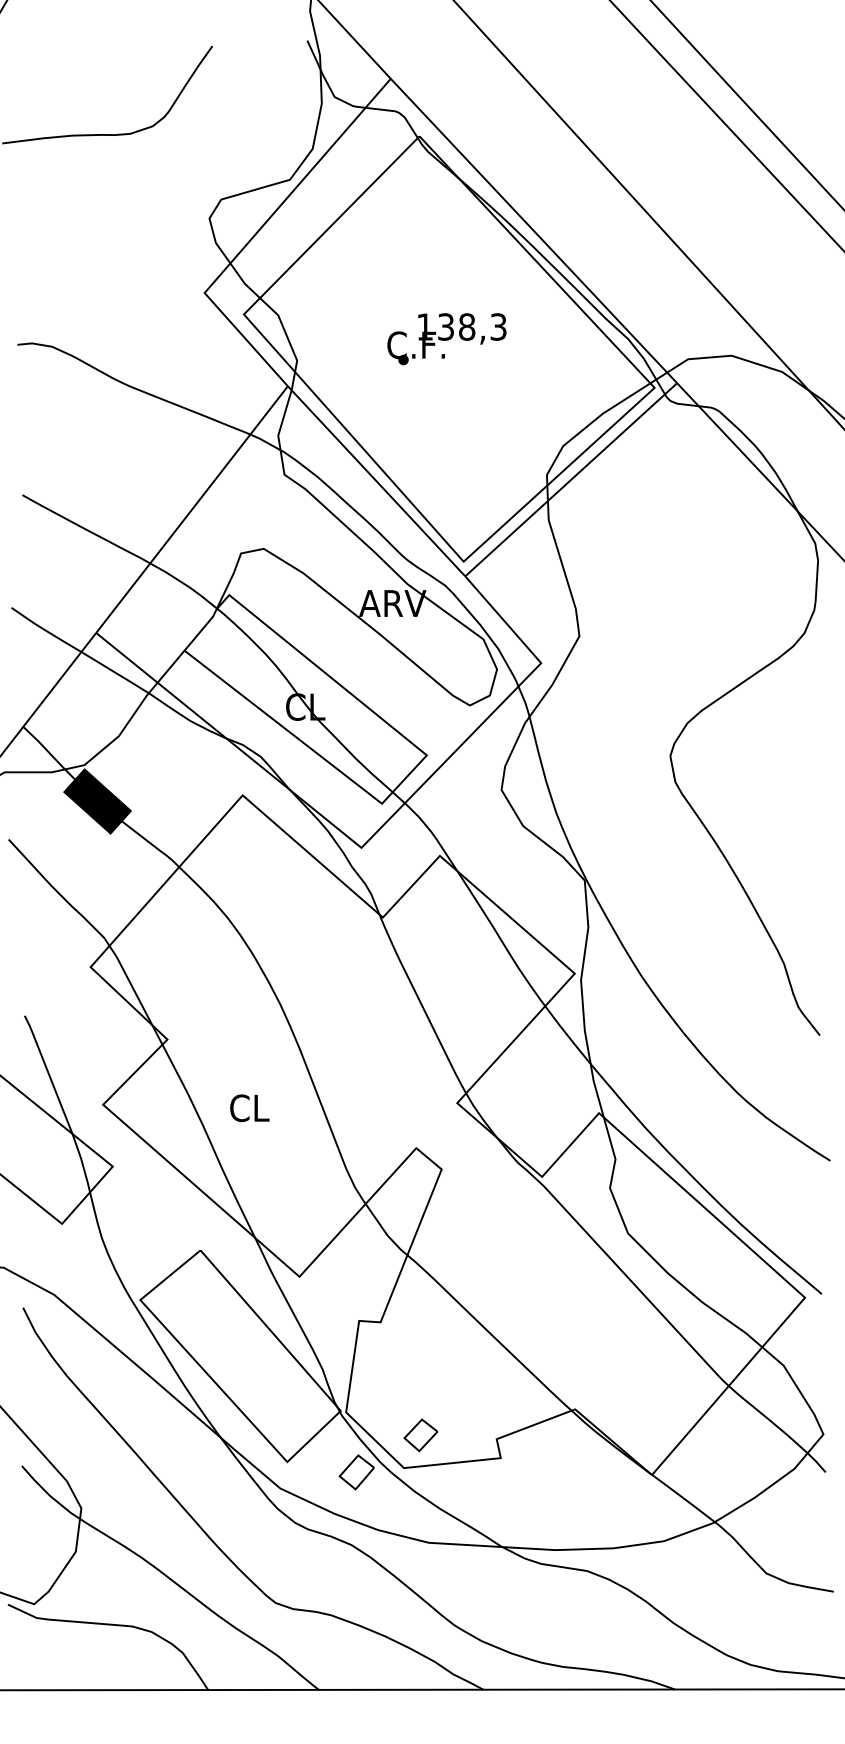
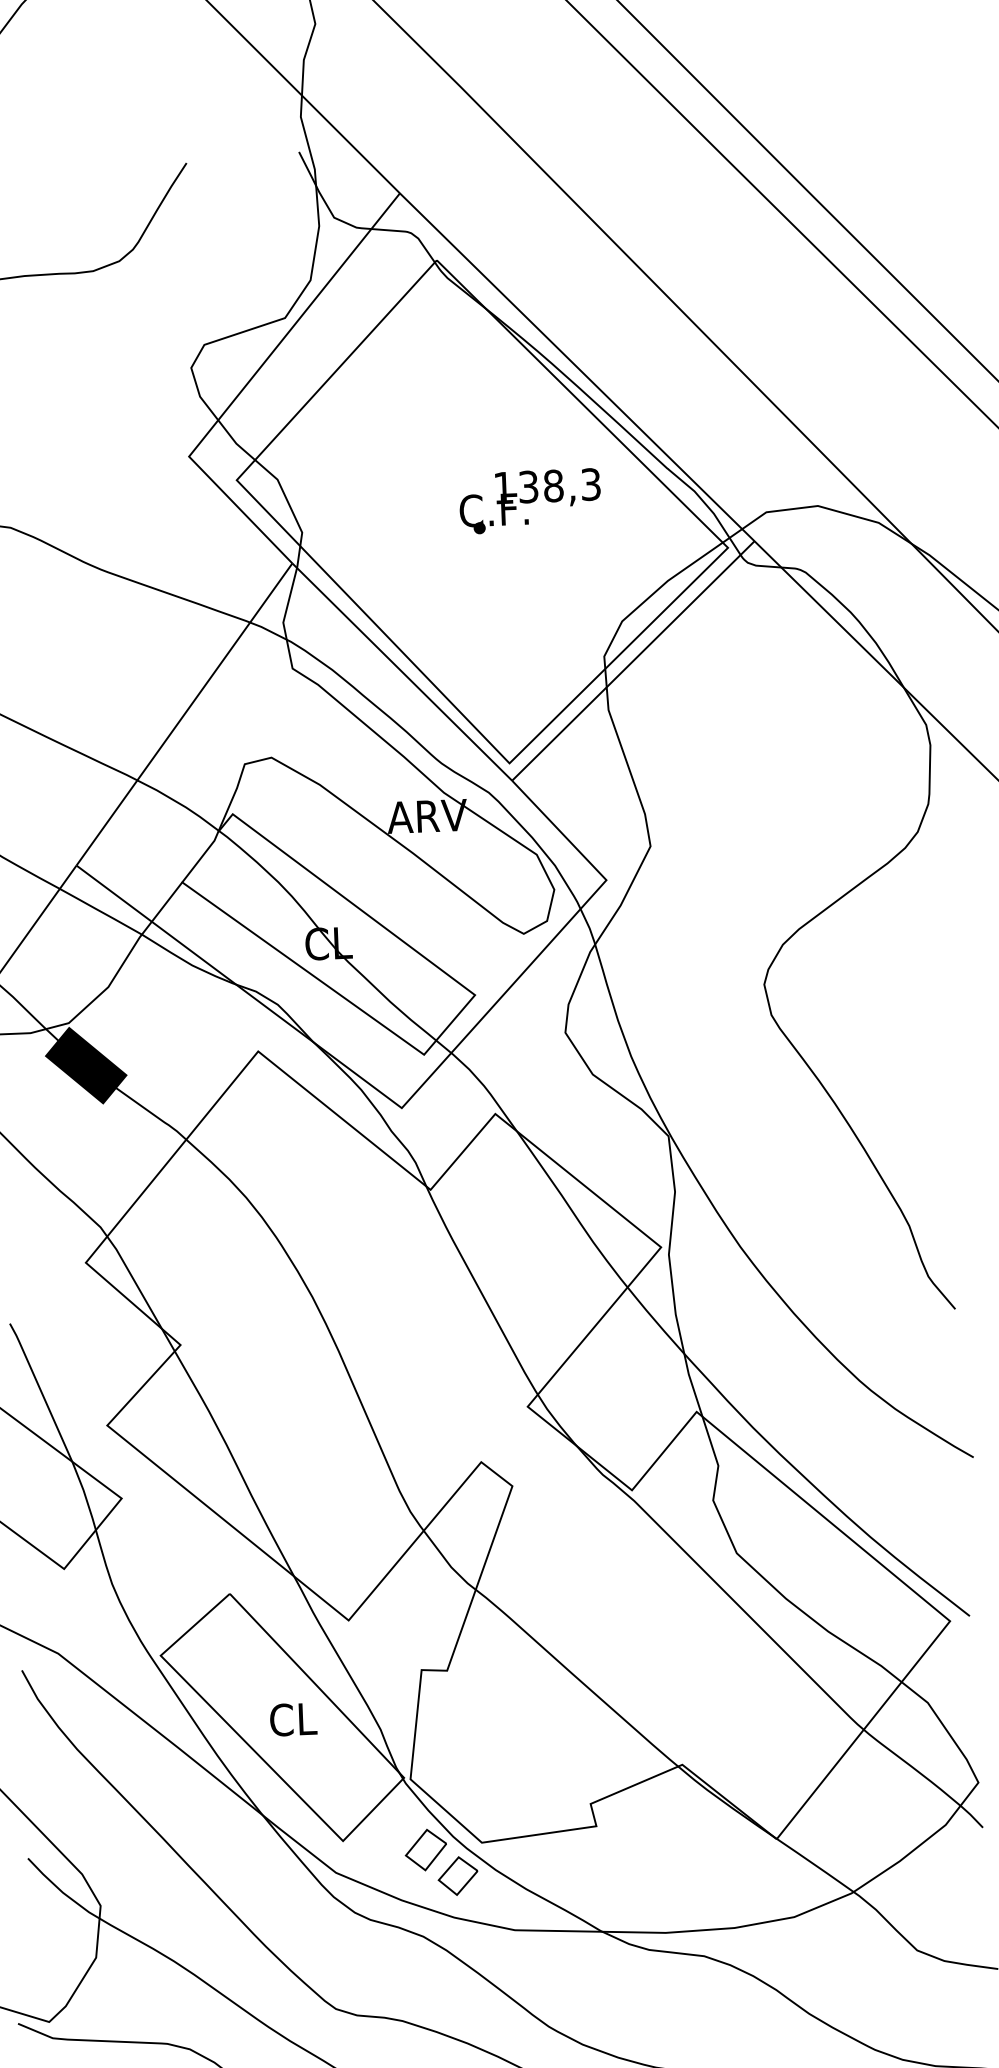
part: (446, 339) -> (529, 501), moved
text: (249, 1108) -> (293, 1719), moved
part: (420, 1435) -> (457, 1876), moved

